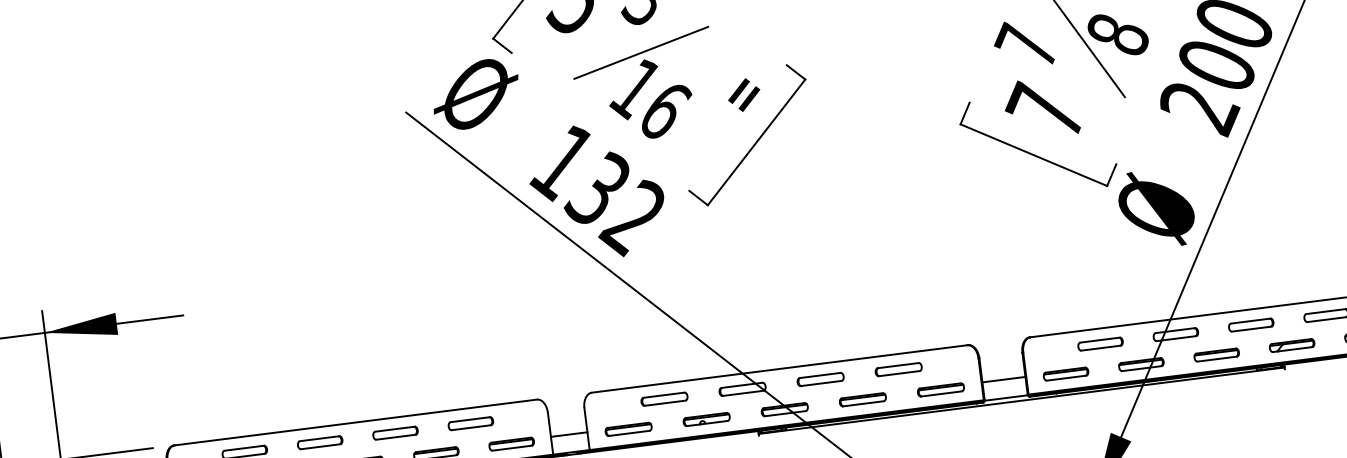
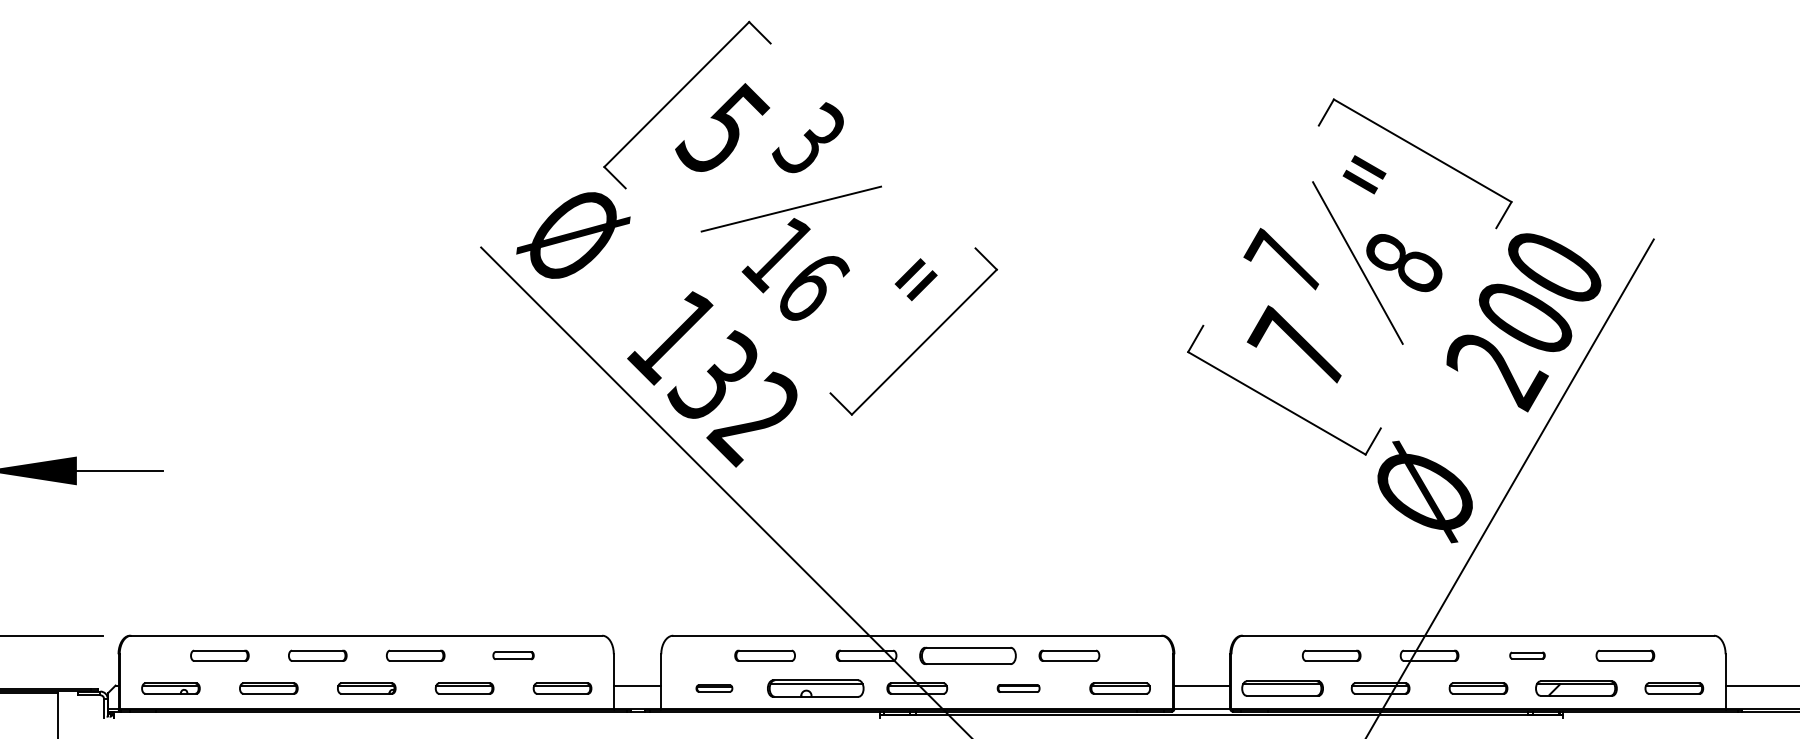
part: (1251, 324) -> (1527, 655), size x0.6
part: (1292, 345) -> (1576, 688), size x1.4
part: (1065, 374) -> (1282, 688), size x1.4
part: (820, 379) -> (967, 655), size x1.6
part: (862, 399) -> (1018, 688), size x0.7
part: (706, 419) -> (815, 688), size x1.6
part: (470, 423) -> (513, 655), size x0.7
part: (628, 429) -> (714, 688), size x0.6

